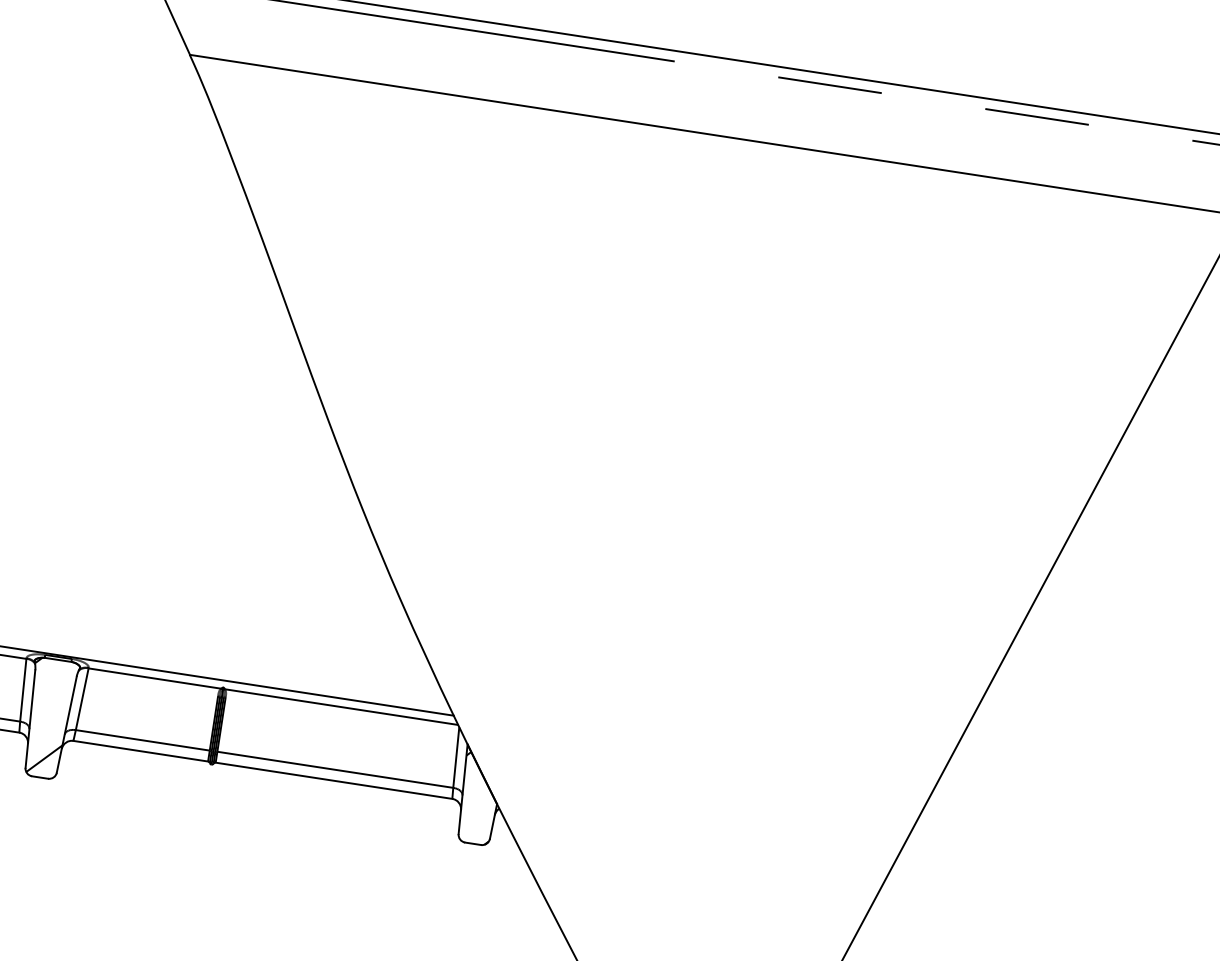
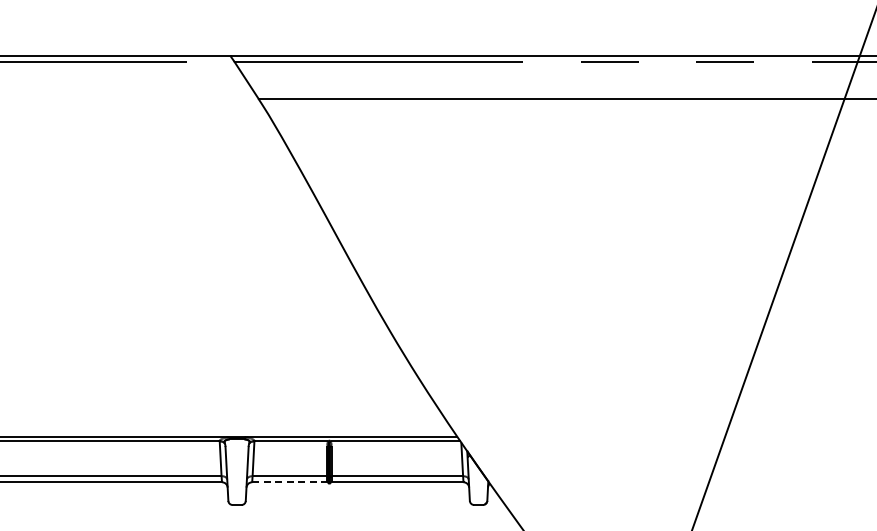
hatch: (46, 717) -> (235, 471), removed
line: (140, 751) -> (289, 482), solid -> dashed

